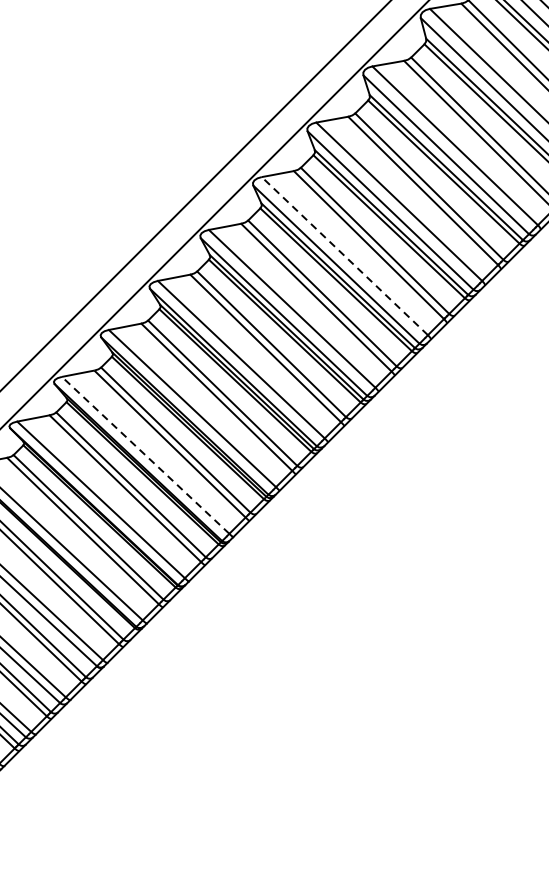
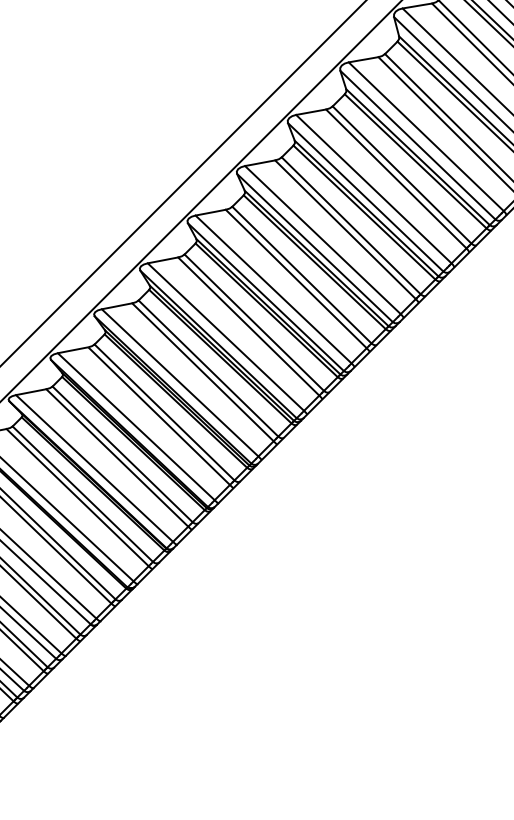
line: (344, 255) -> (322, 239), dashed -> solid
line: (144, 455) -> (135, 426), dashed -> solid

